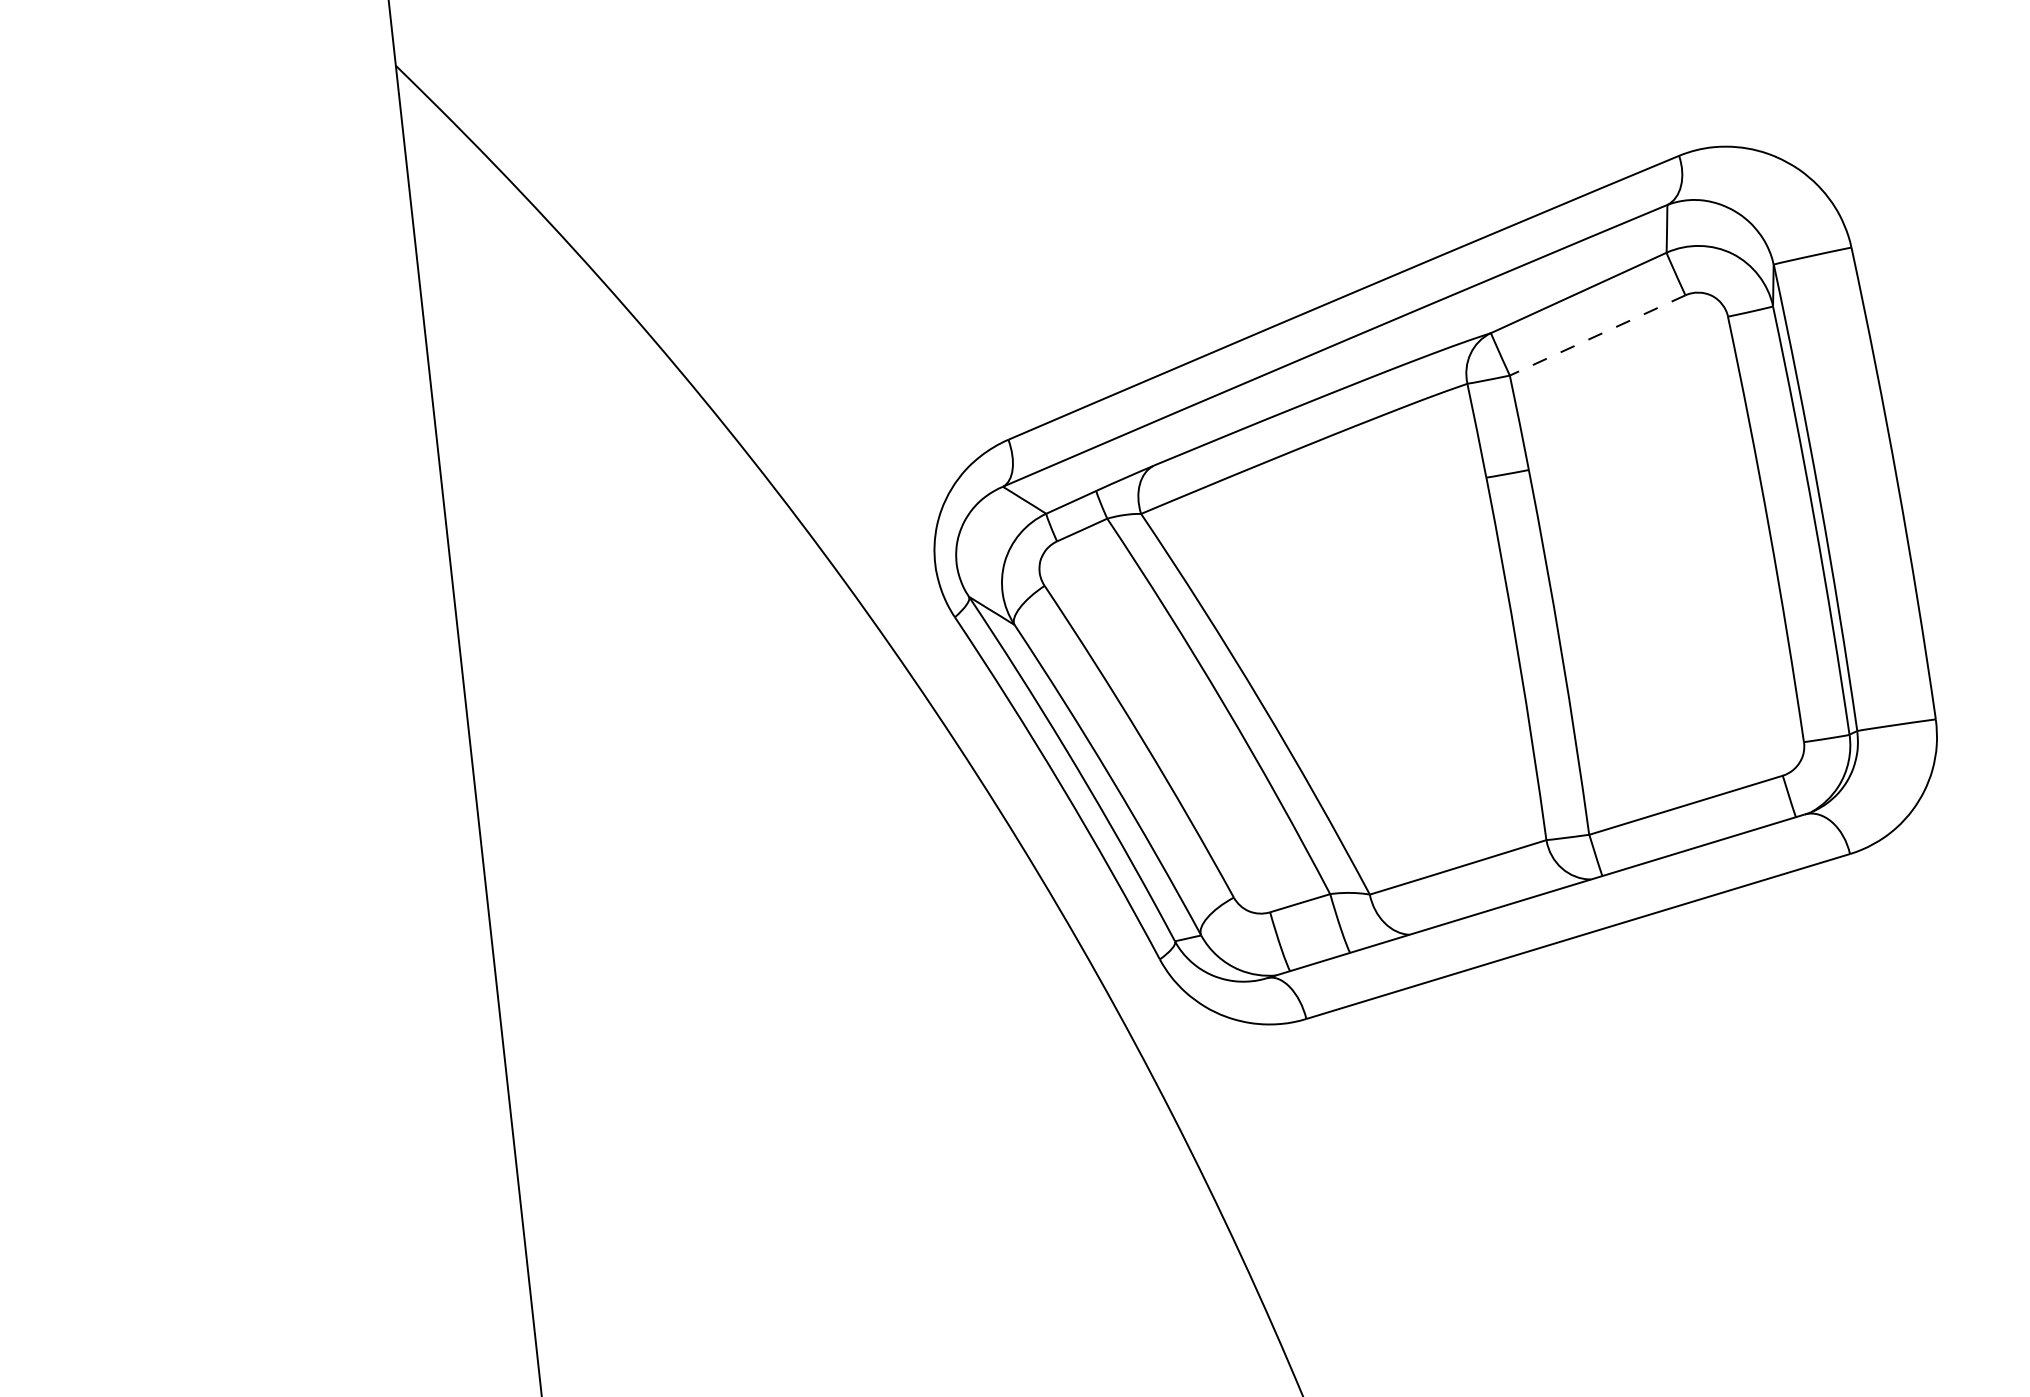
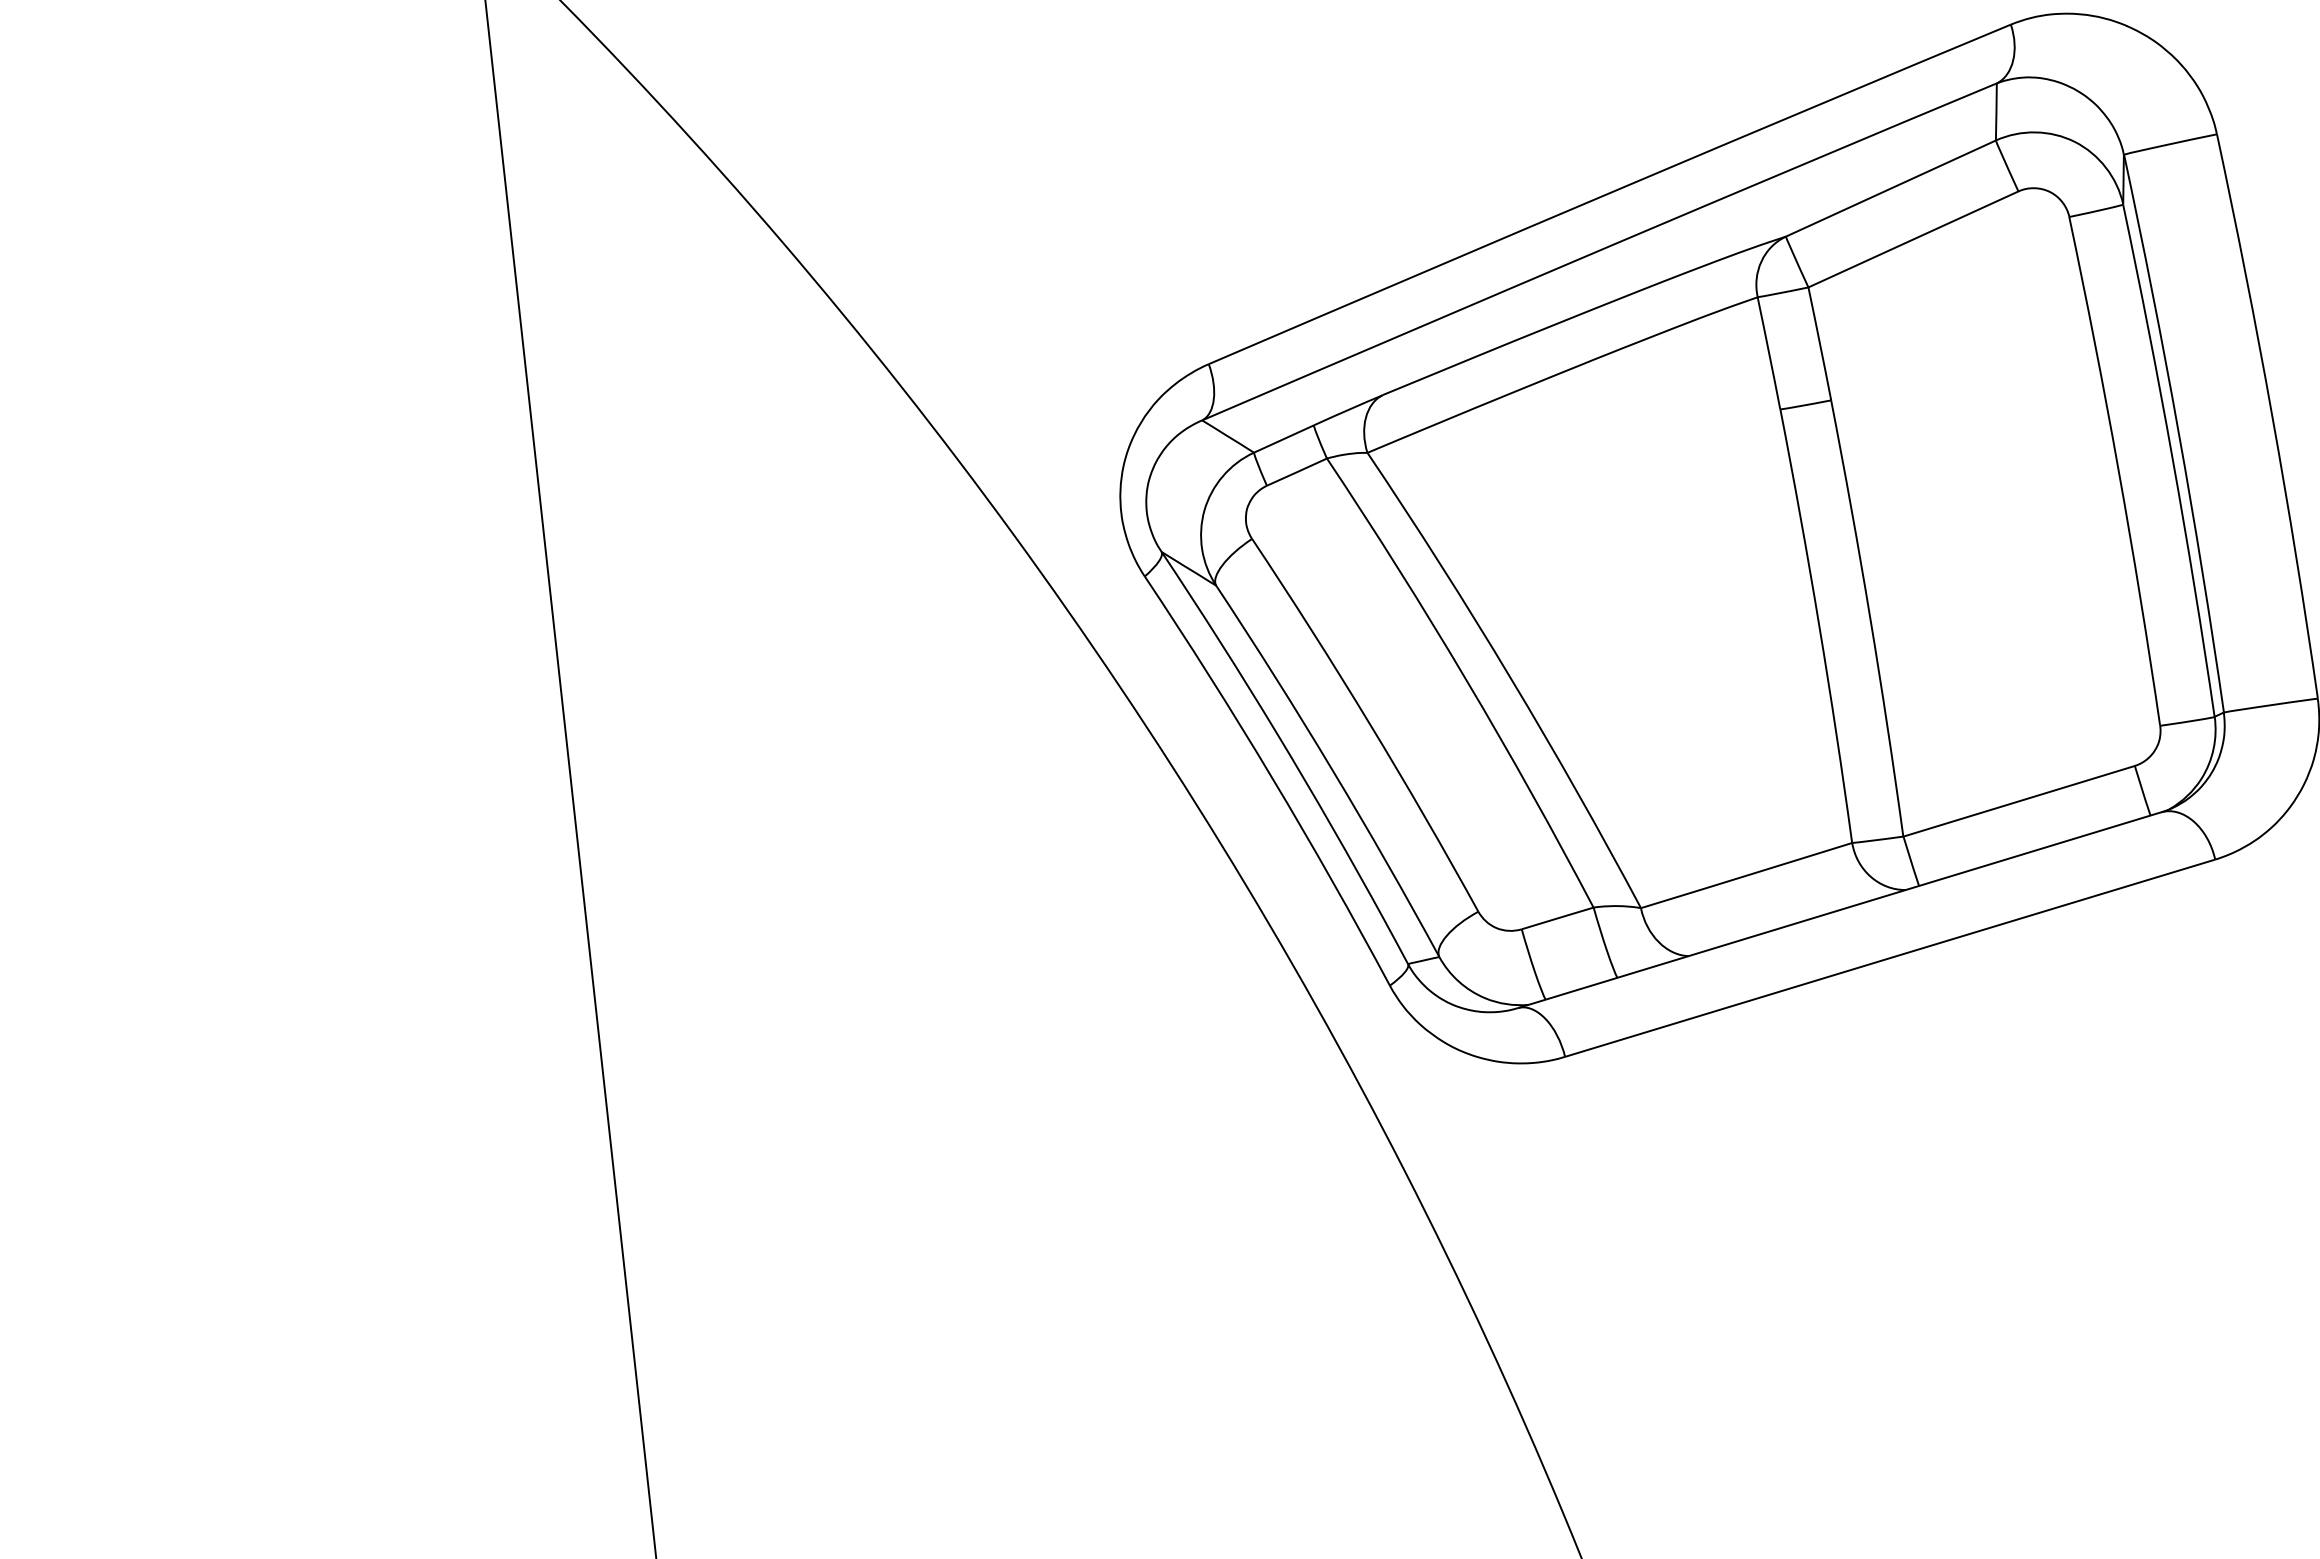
line: (1597, 335) -> (1913, 239), dashed -> solid

